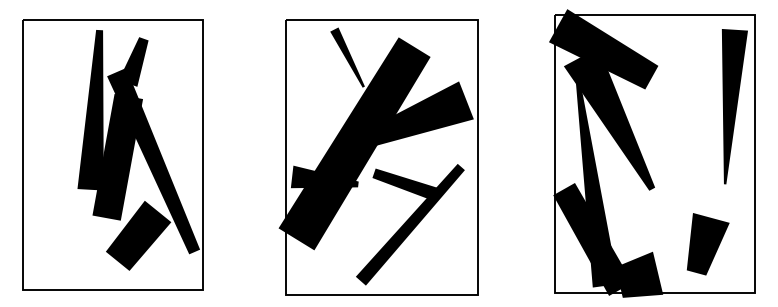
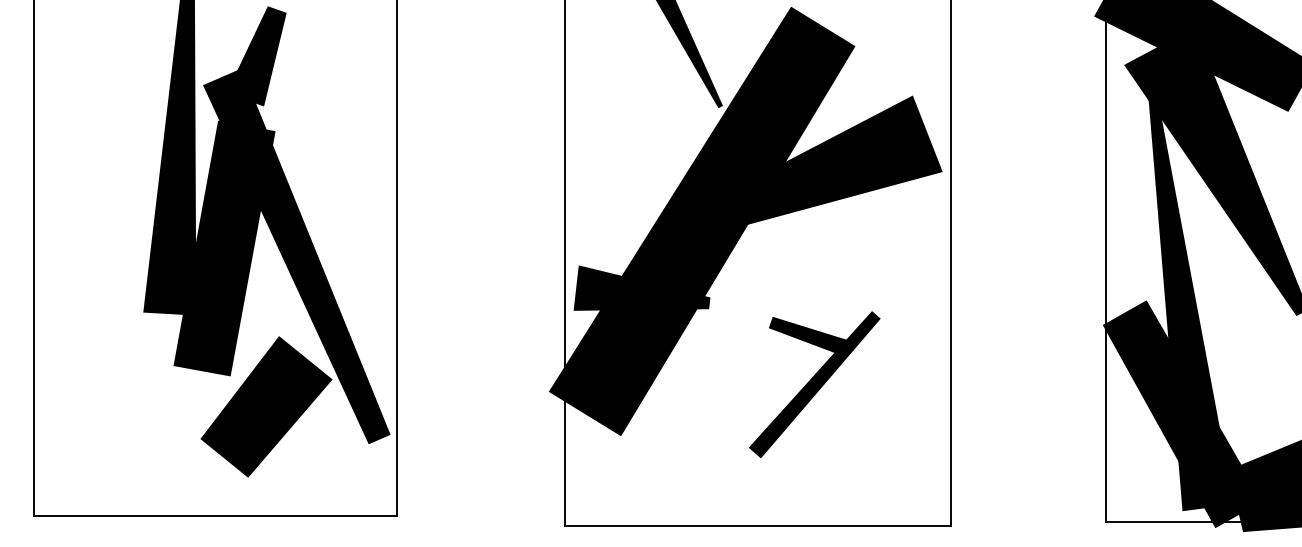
part: (410, 224) -> (814, 384), size x0.6

